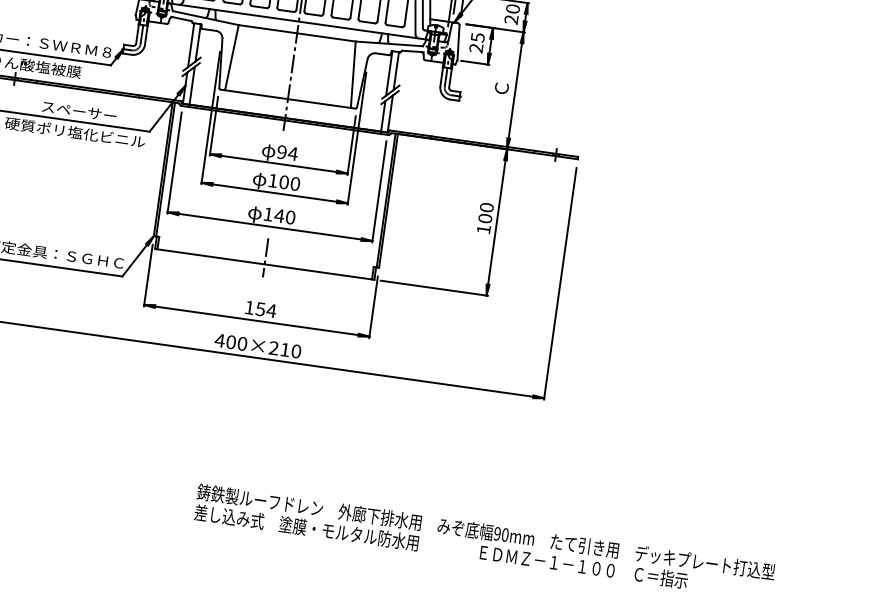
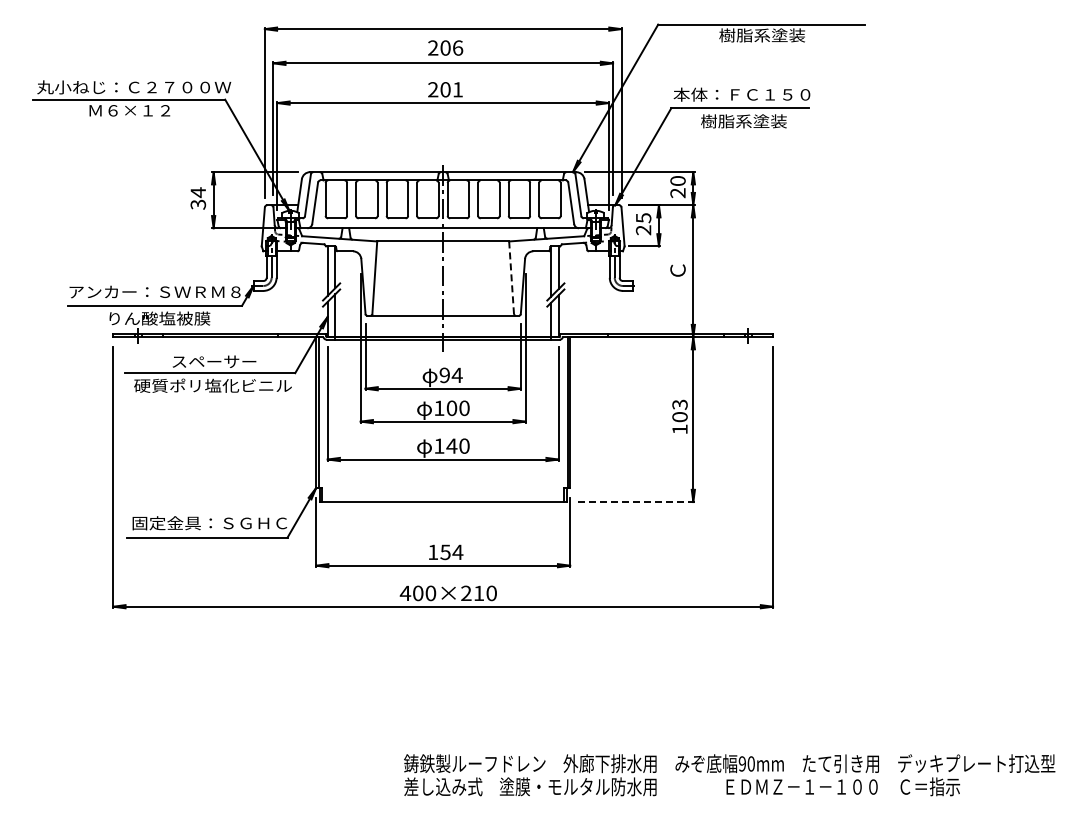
line: (353, 74) -> (511, 278), solid -> dashed
text: (486, 207) -> (679, 404), 100 -> 103
line: (265, 257) -> (443, 494), removed
line: (433, 288) -> (633, 502), solid -> dashed

